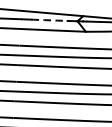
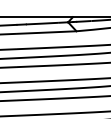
arc: (48, 20) -> (41, 23), dashed -> solid

